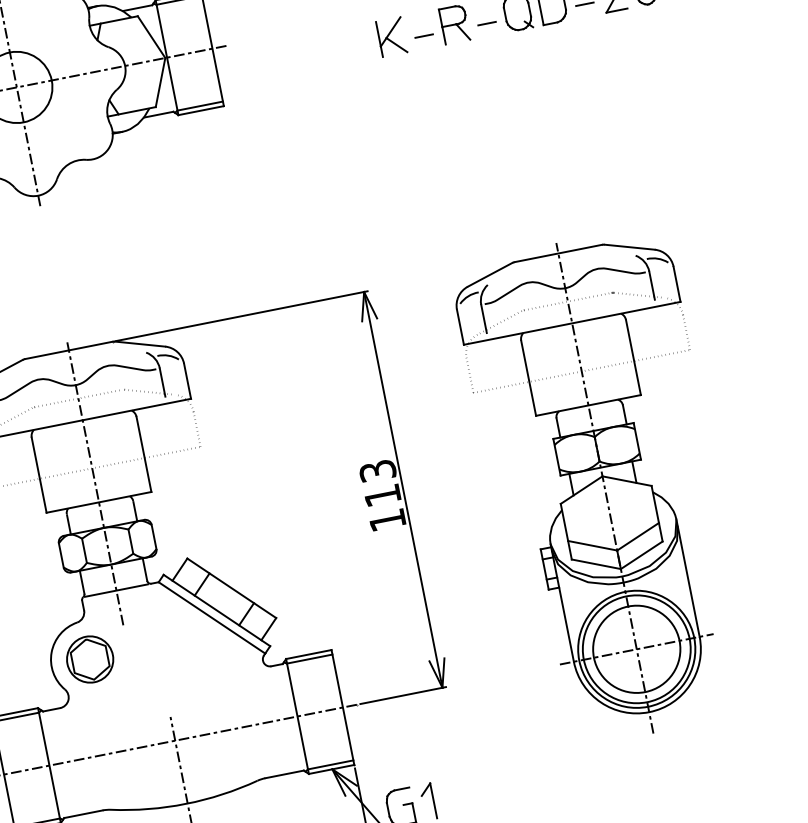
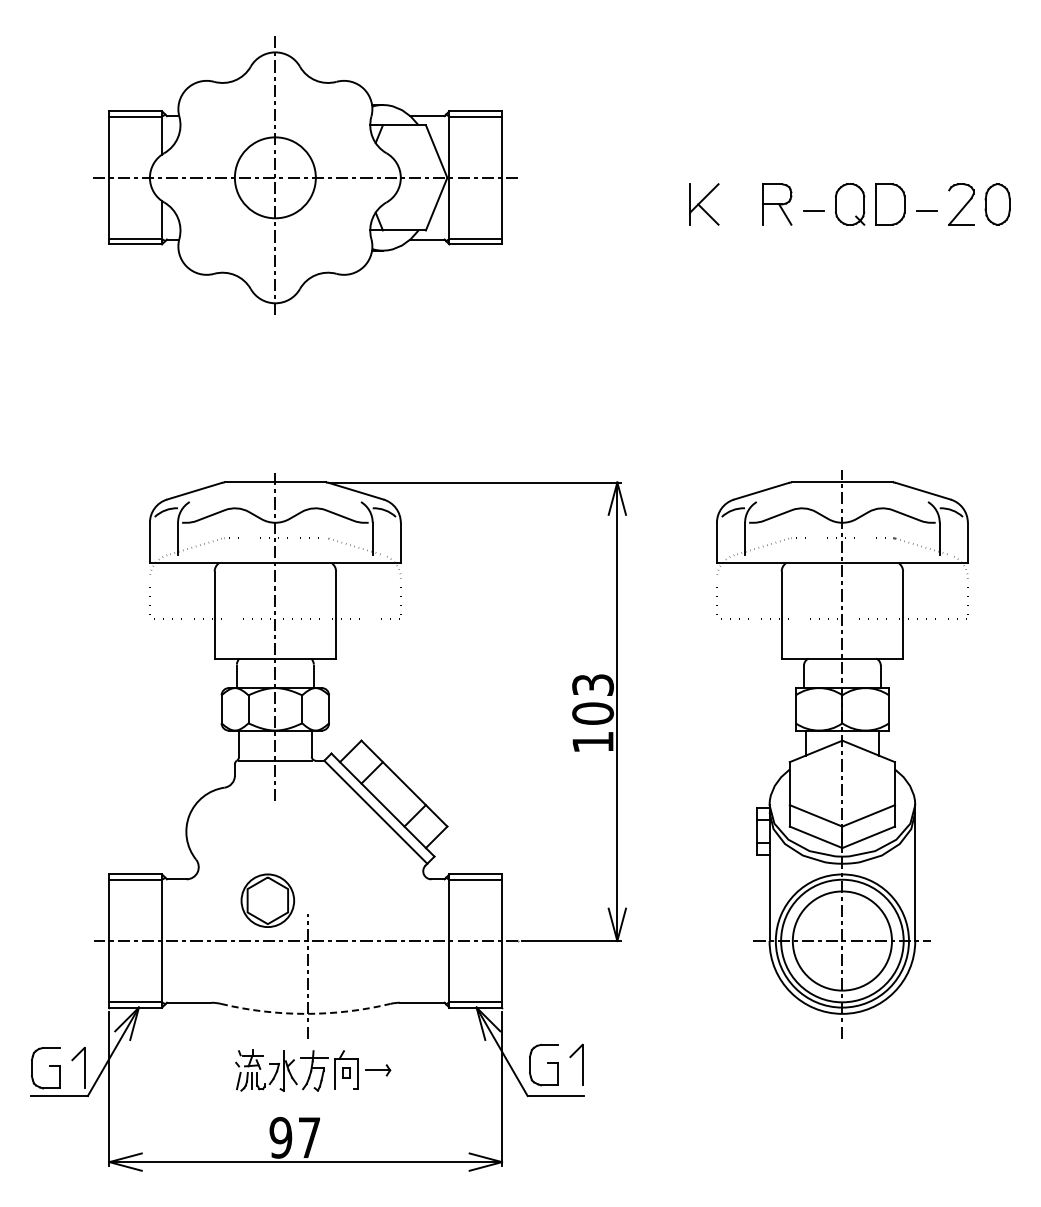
line: (423, 36) -> (740, 210), removed
text: (382, 495) -> (592, 713), 113 -> 103
part: (89, 659) -> (267, 900), moved
arc: (185, 803) -> (305, 1013), solid -> dashed

